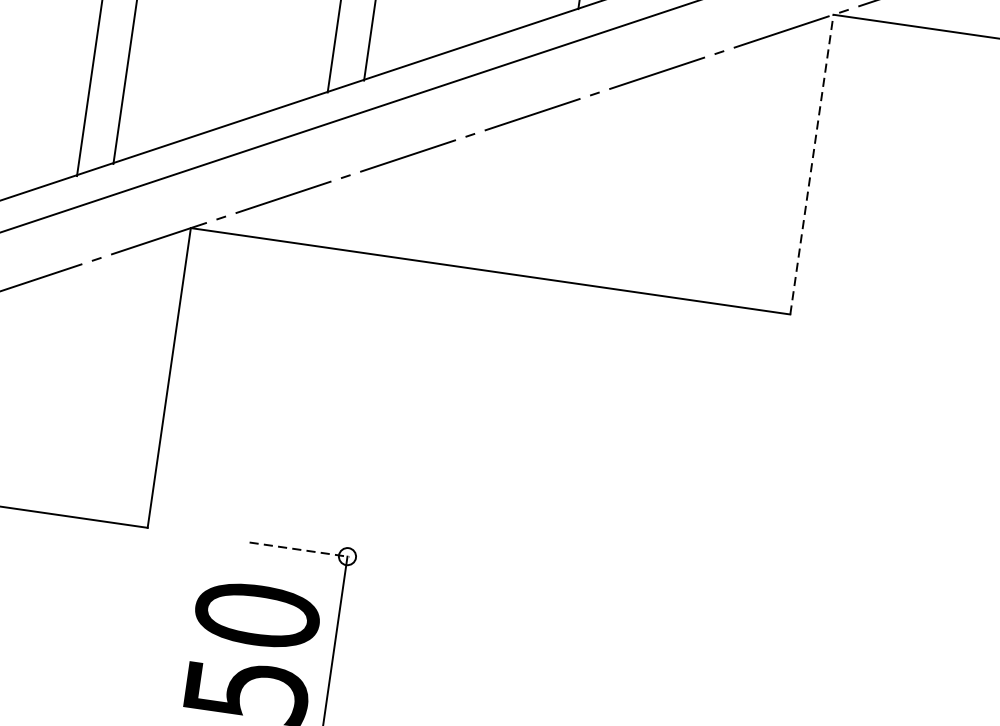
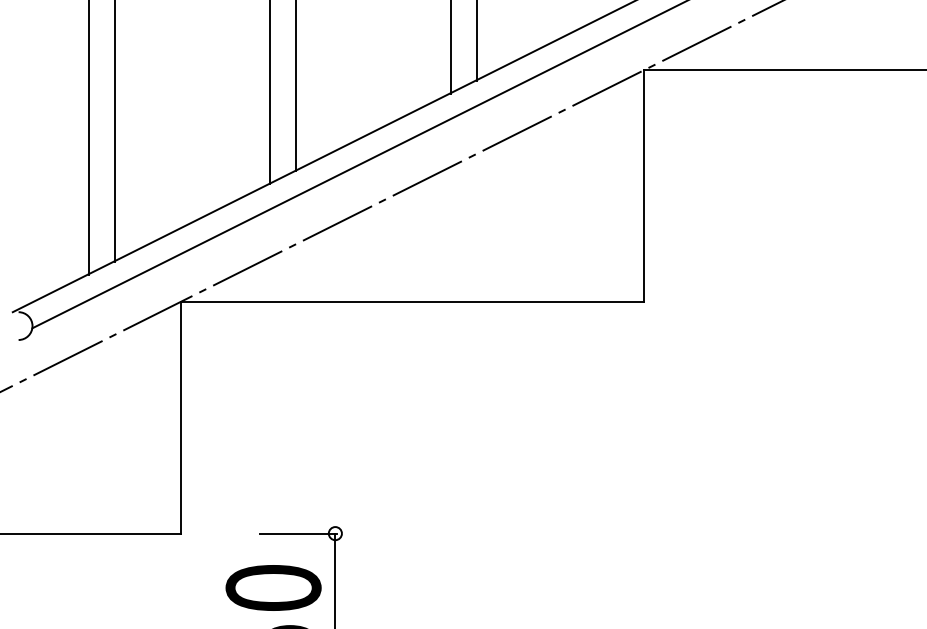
line: (812, 164) -> (644, 185), dashed -> solid
line: (299, 549) -> (298, 533), dashed -> solid

